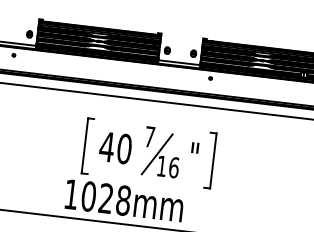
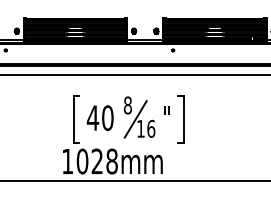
text: (149, 136) -> (127, 105), 7 -> 8

